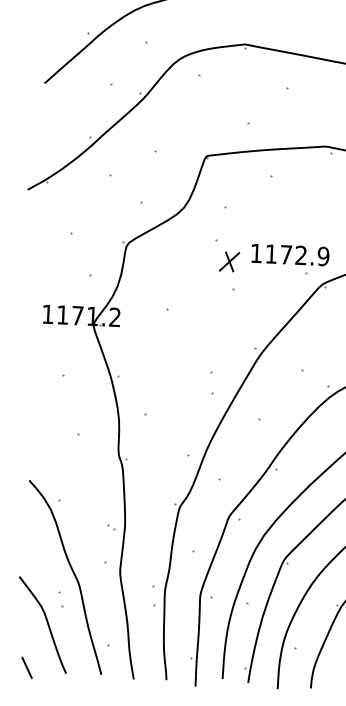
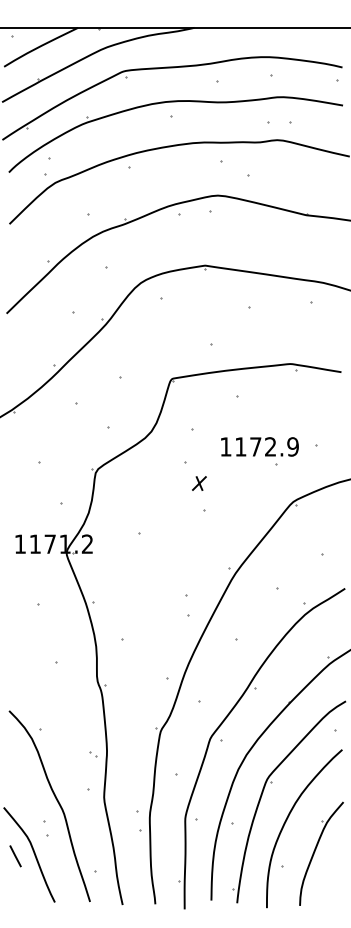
part: (289, 259) -> (259, 451), moved
part: (229, 261) -> (199, 483), size x0.7
line: (26, 668) -> (15, 856), moved

